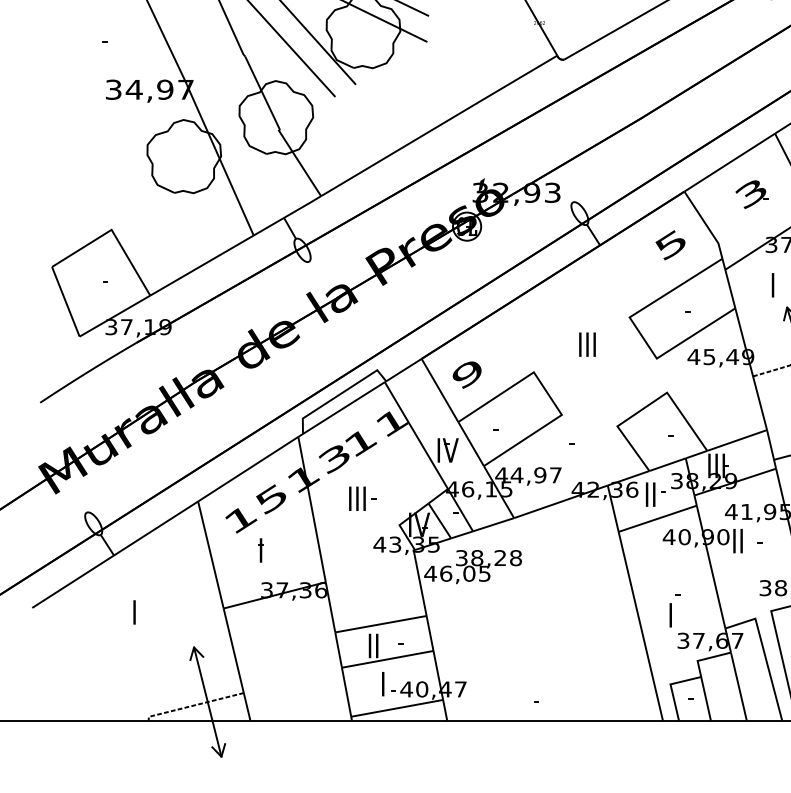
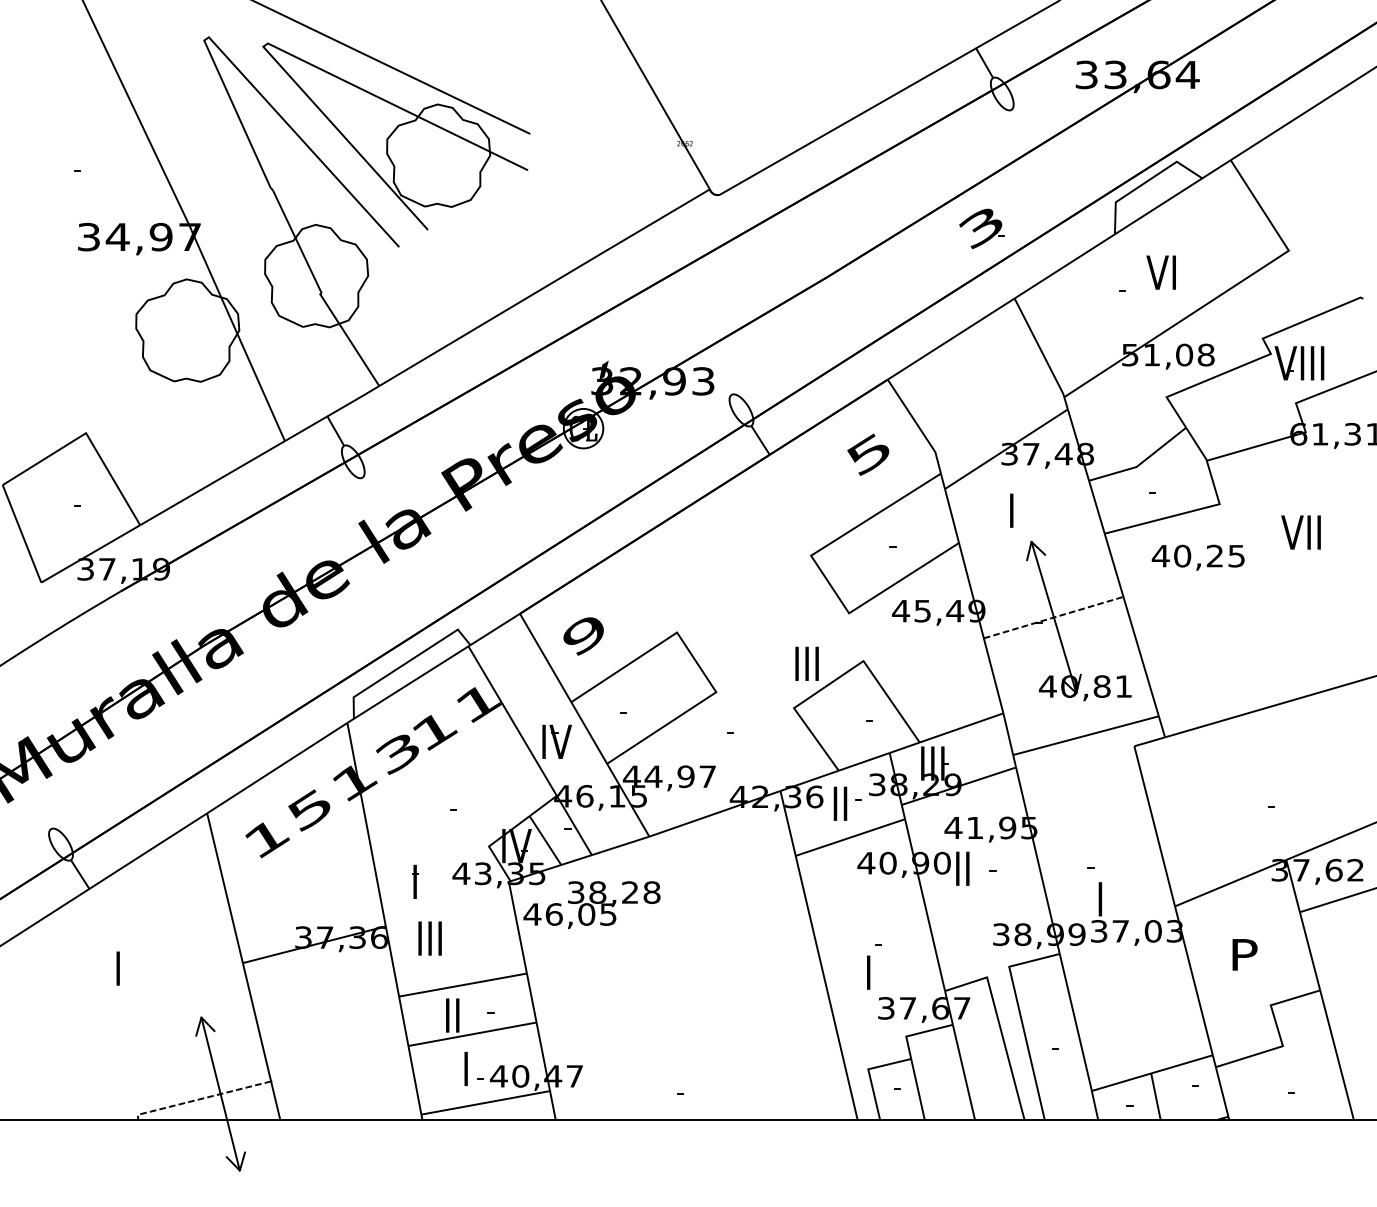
part: (751, 194) -> (981, 228), moved
text: (587, 344) -> (806, 663), moved
text: (357, 498) -> (429, 938), moved
part: (261, 550) -> (415, 881), moved

